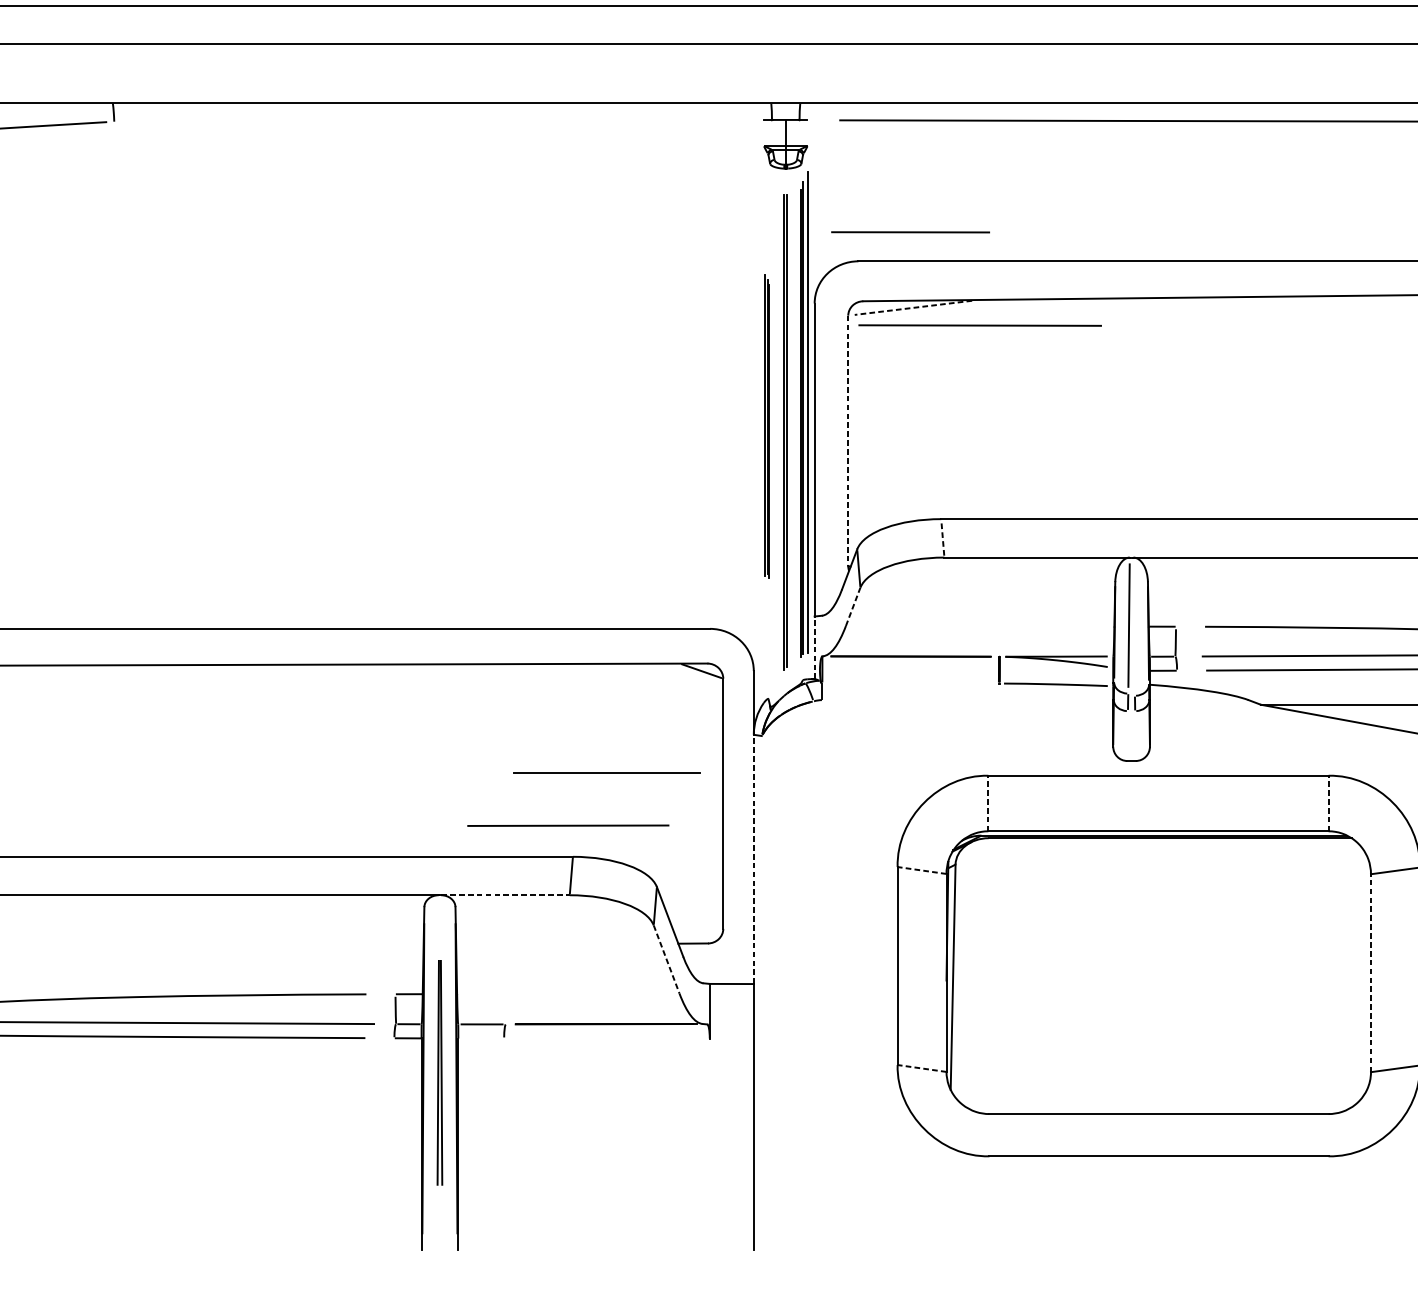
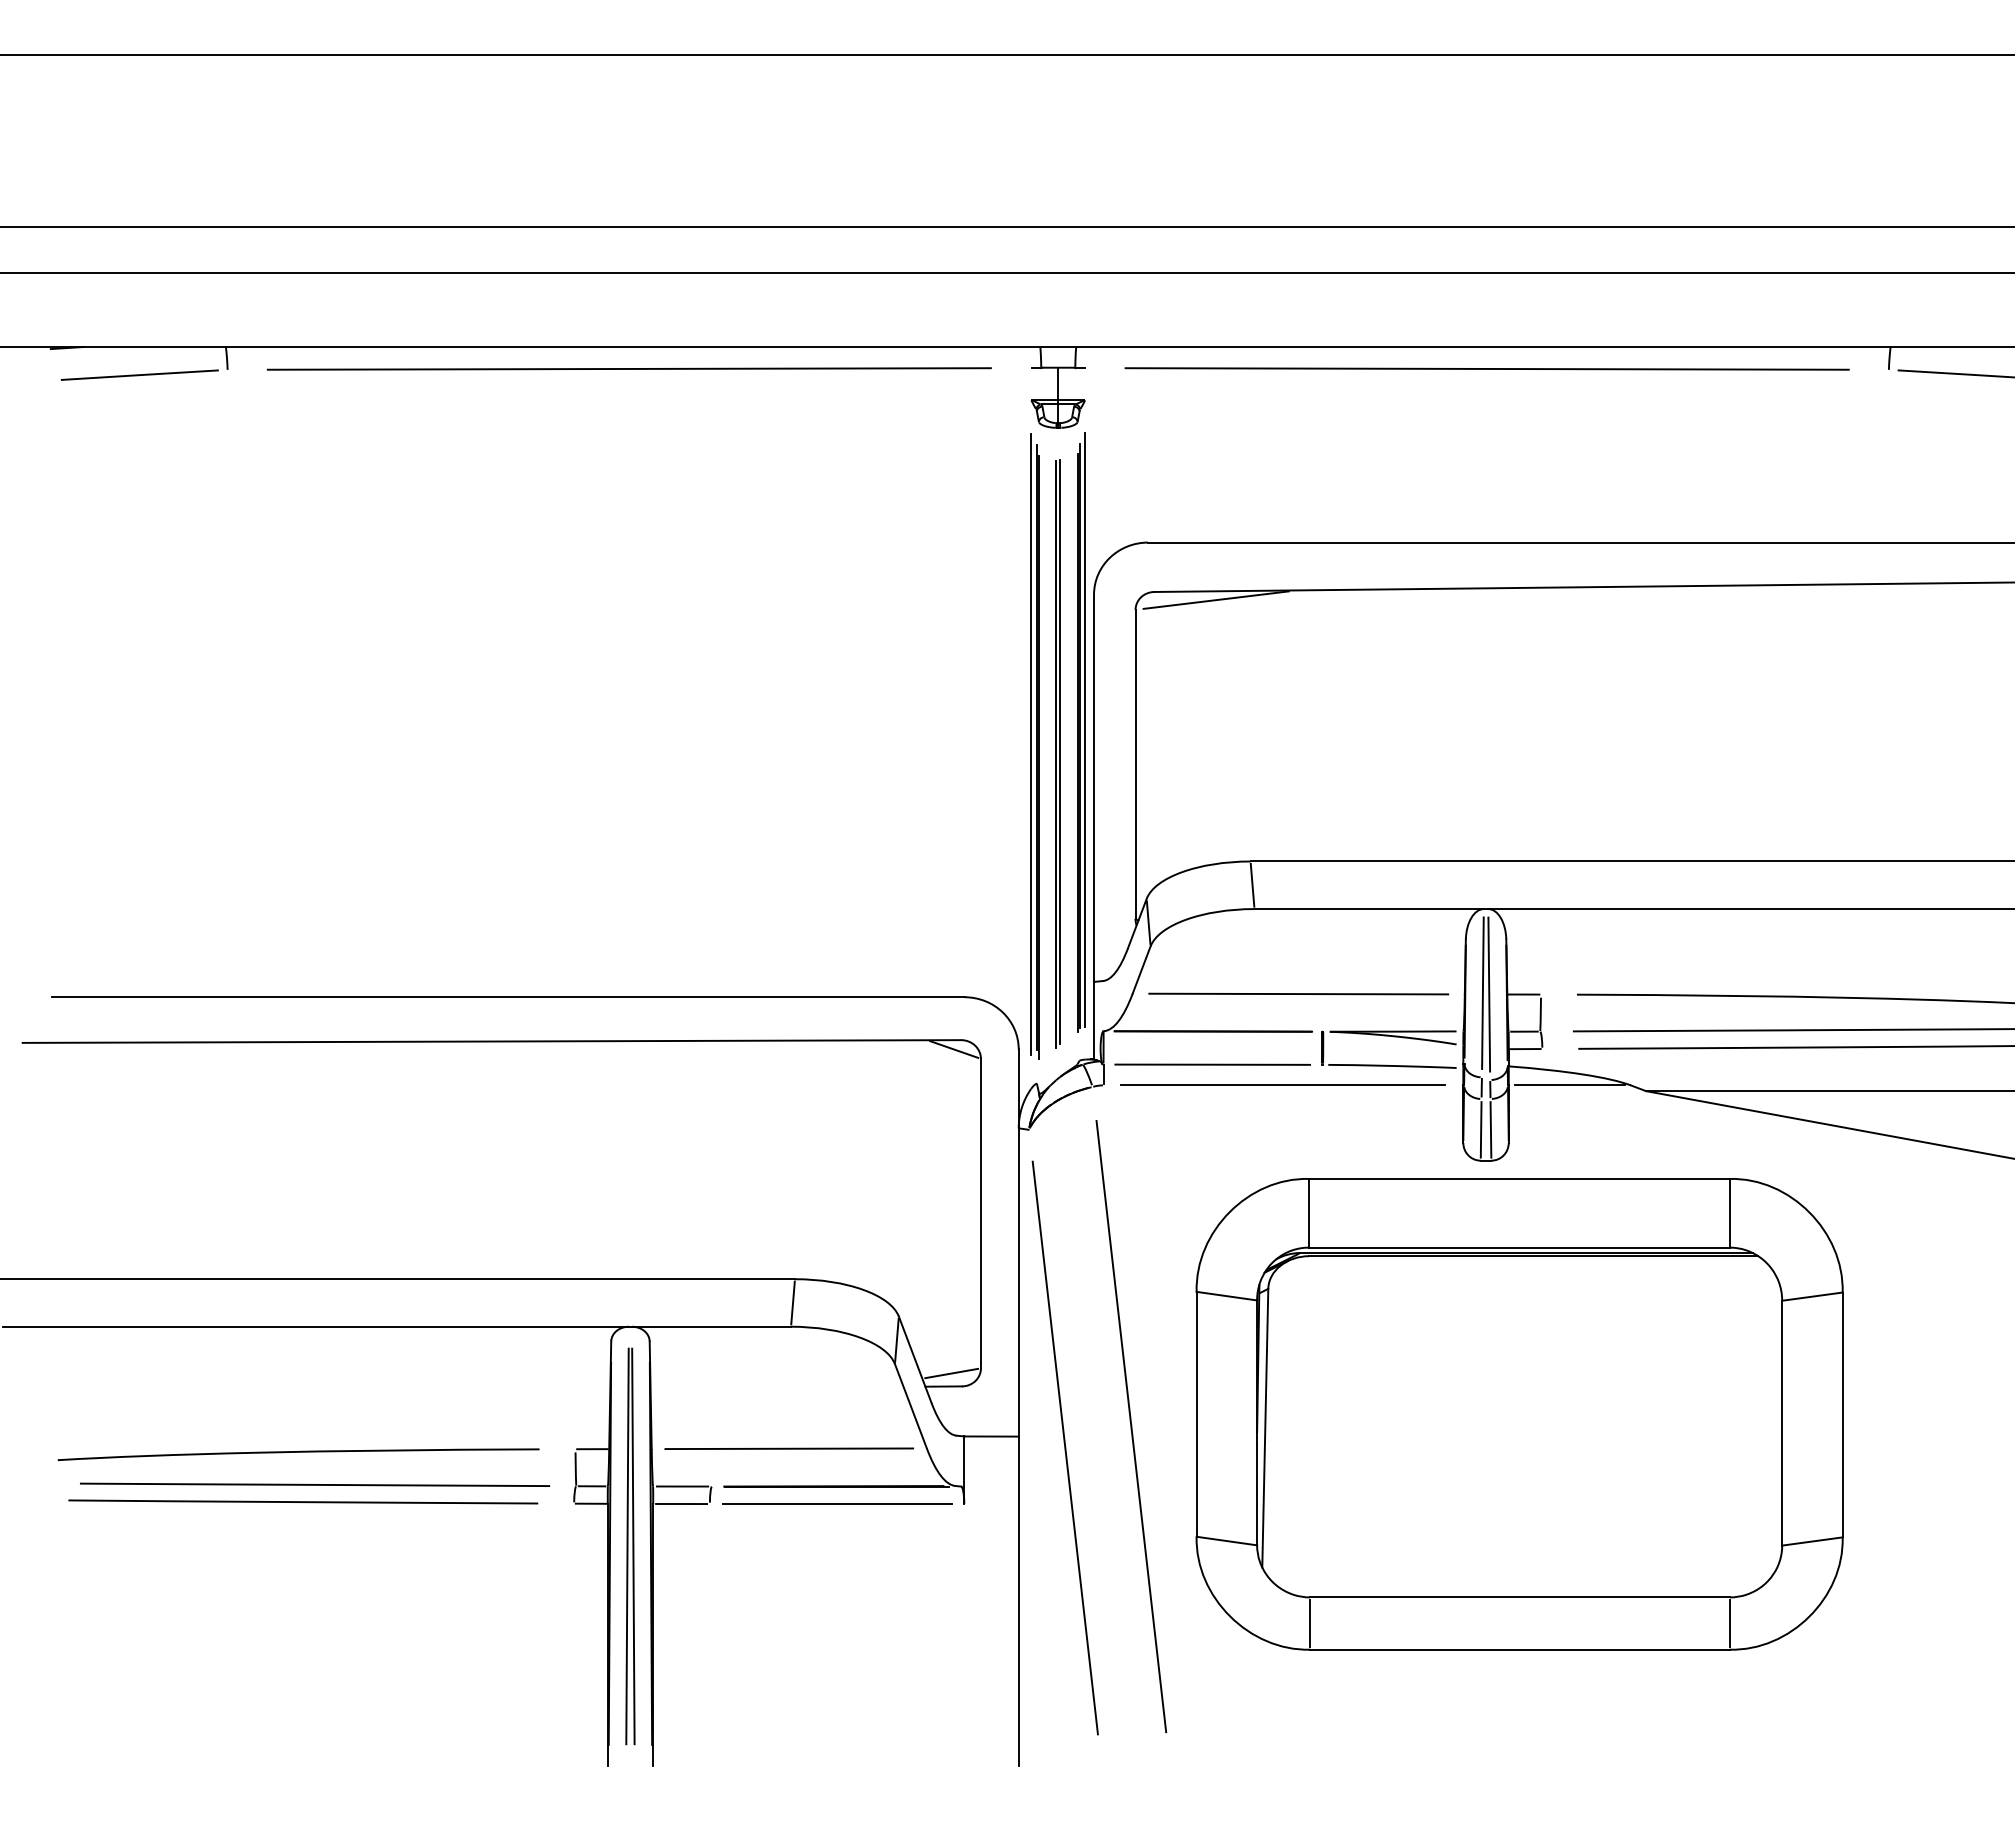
line: (438, 120) -> (628, 368), added
line: (910, 232) -> (1212, 1064), moved
line: (912, 308) -> (1215, 600), dashed -> solid
line: (979, 325) -> (1298, 993), moved
part: (766, 426) -> (1034, 746), size x1.67
line: (848, 440) -> (1135, 764), dashed -> solid
line: (942, 537) -> (1252, 884), dashed -> solid
line: (853, 606) -> (1141, 969), dashed -> solid
line: (1134, 626) -> (1489, 994), added
line: (815, 647) -> (1094, 1020), dashed -> solid
line: (967, 700) -> (1283, 1085), added
line: (1199, 700) -> (1569, 1085), added
line: (1127, 735) -> (1480, 1129), added
line: (1135, 735) -> (1490, 1129), added
line: (607, 772) -> (837, 1503), moved
line: (988, 802) -> (1308, 1212), dashed -> solid
line: (1328, 802) -> (1729, 1212), dashed -> solid
line: (567, 825) -> (788, 1448), moved
line: (753, 858) -> (1018, 1281), dashed -> solid
line: (921, 870) -> (1226, 1296), dashed -> solid
line: (506, 895) -> (712, 1326), dashed -> solid
line: (699, 933) -> (951, 1373), added
line: (667, 959) -> (911, 1406), dashed -> solid
line: (1371, 972) -> (1782, 1422), dashed -> solid
line: (844, 975) -> (1131, 1426), added
line: (790, 992) -> (1064, 1447), added
line: (481, 1038) -> (681, 1503), added
line: (921, 1068) -> (1226, 1541), dashed -> solid
part: (439, 1072) -> (630, 1546), size x1.43
line: (989, 1135) -> (1310, 1623), added
line: (1328, 1135) -> (1729, 1623), added

